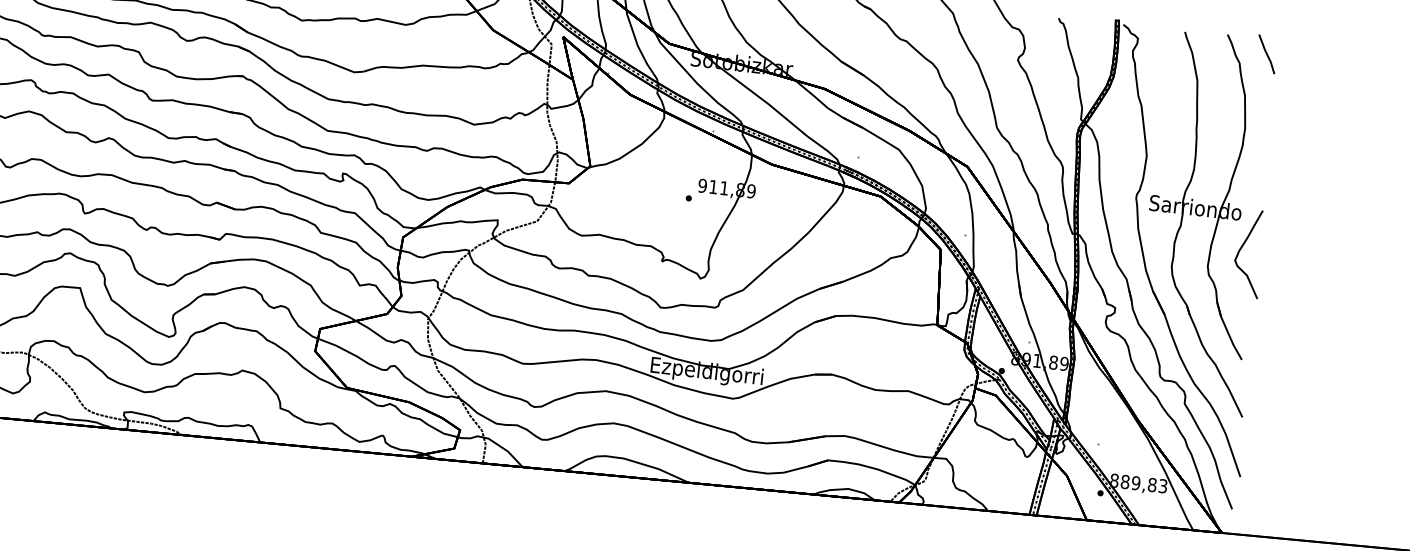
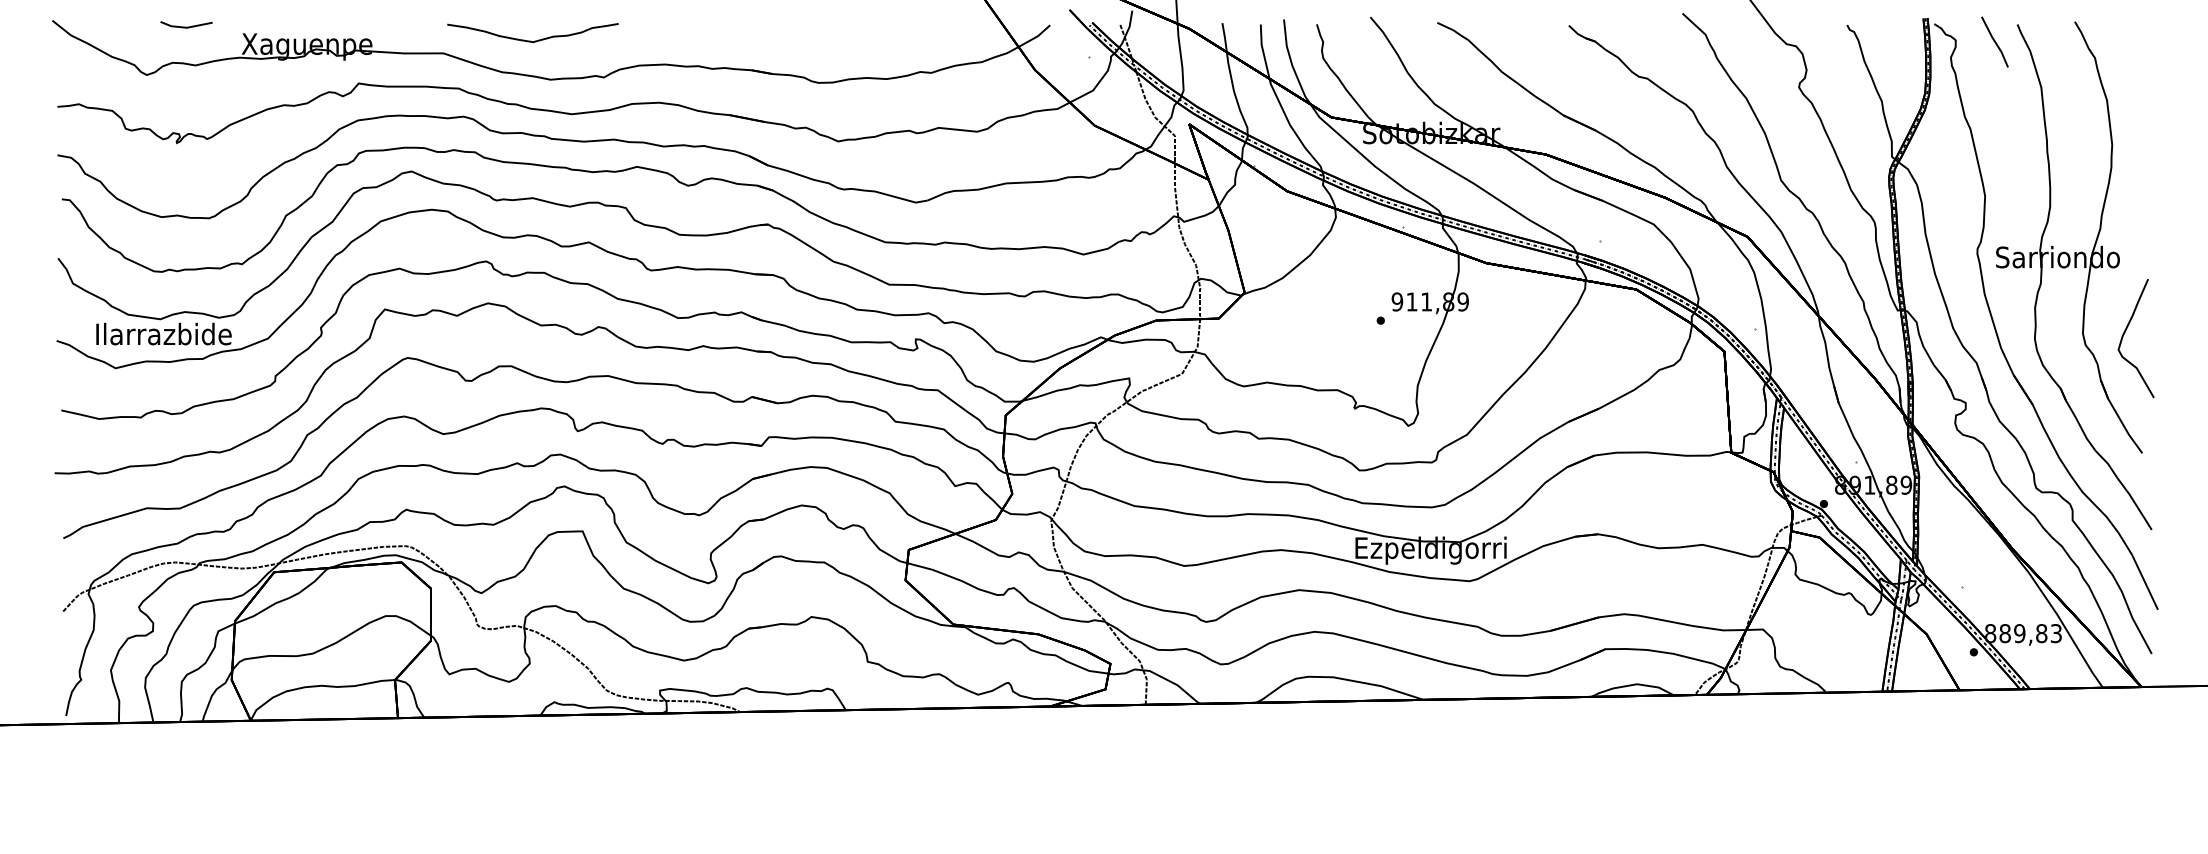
line: (1266, 53) -> (1994, 41), moved
curve: (1241, 248) -> (2125, 332), moved

